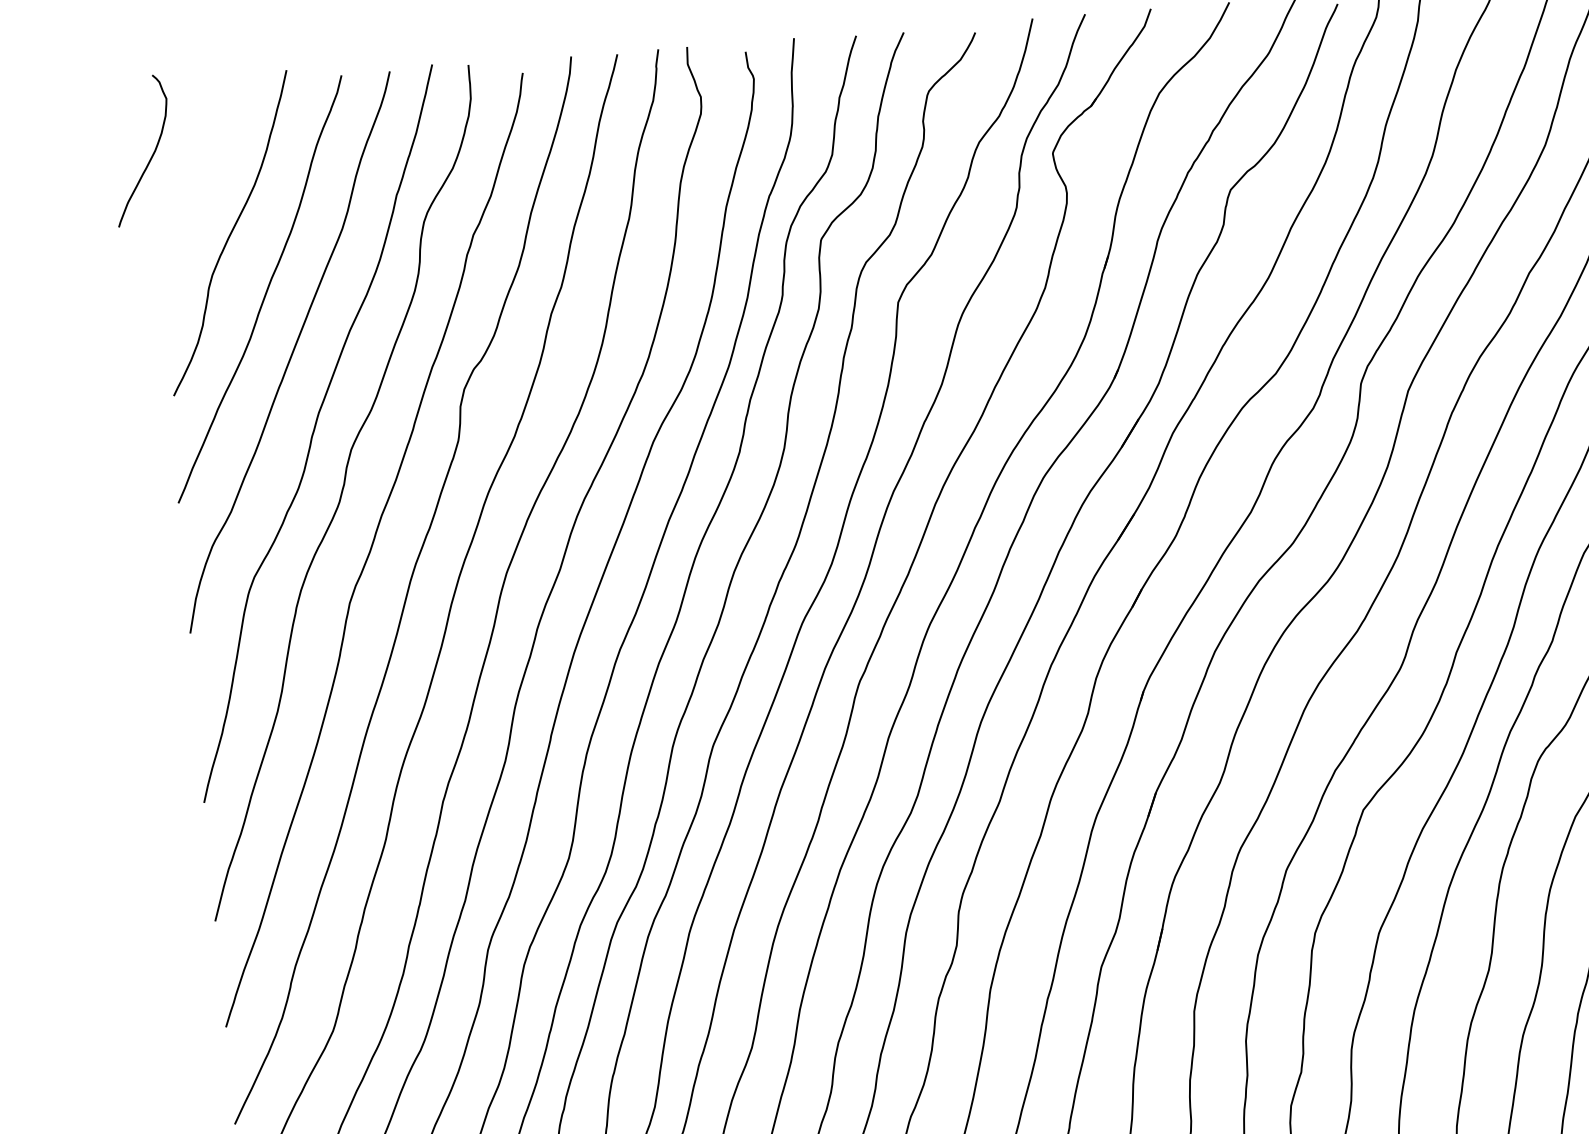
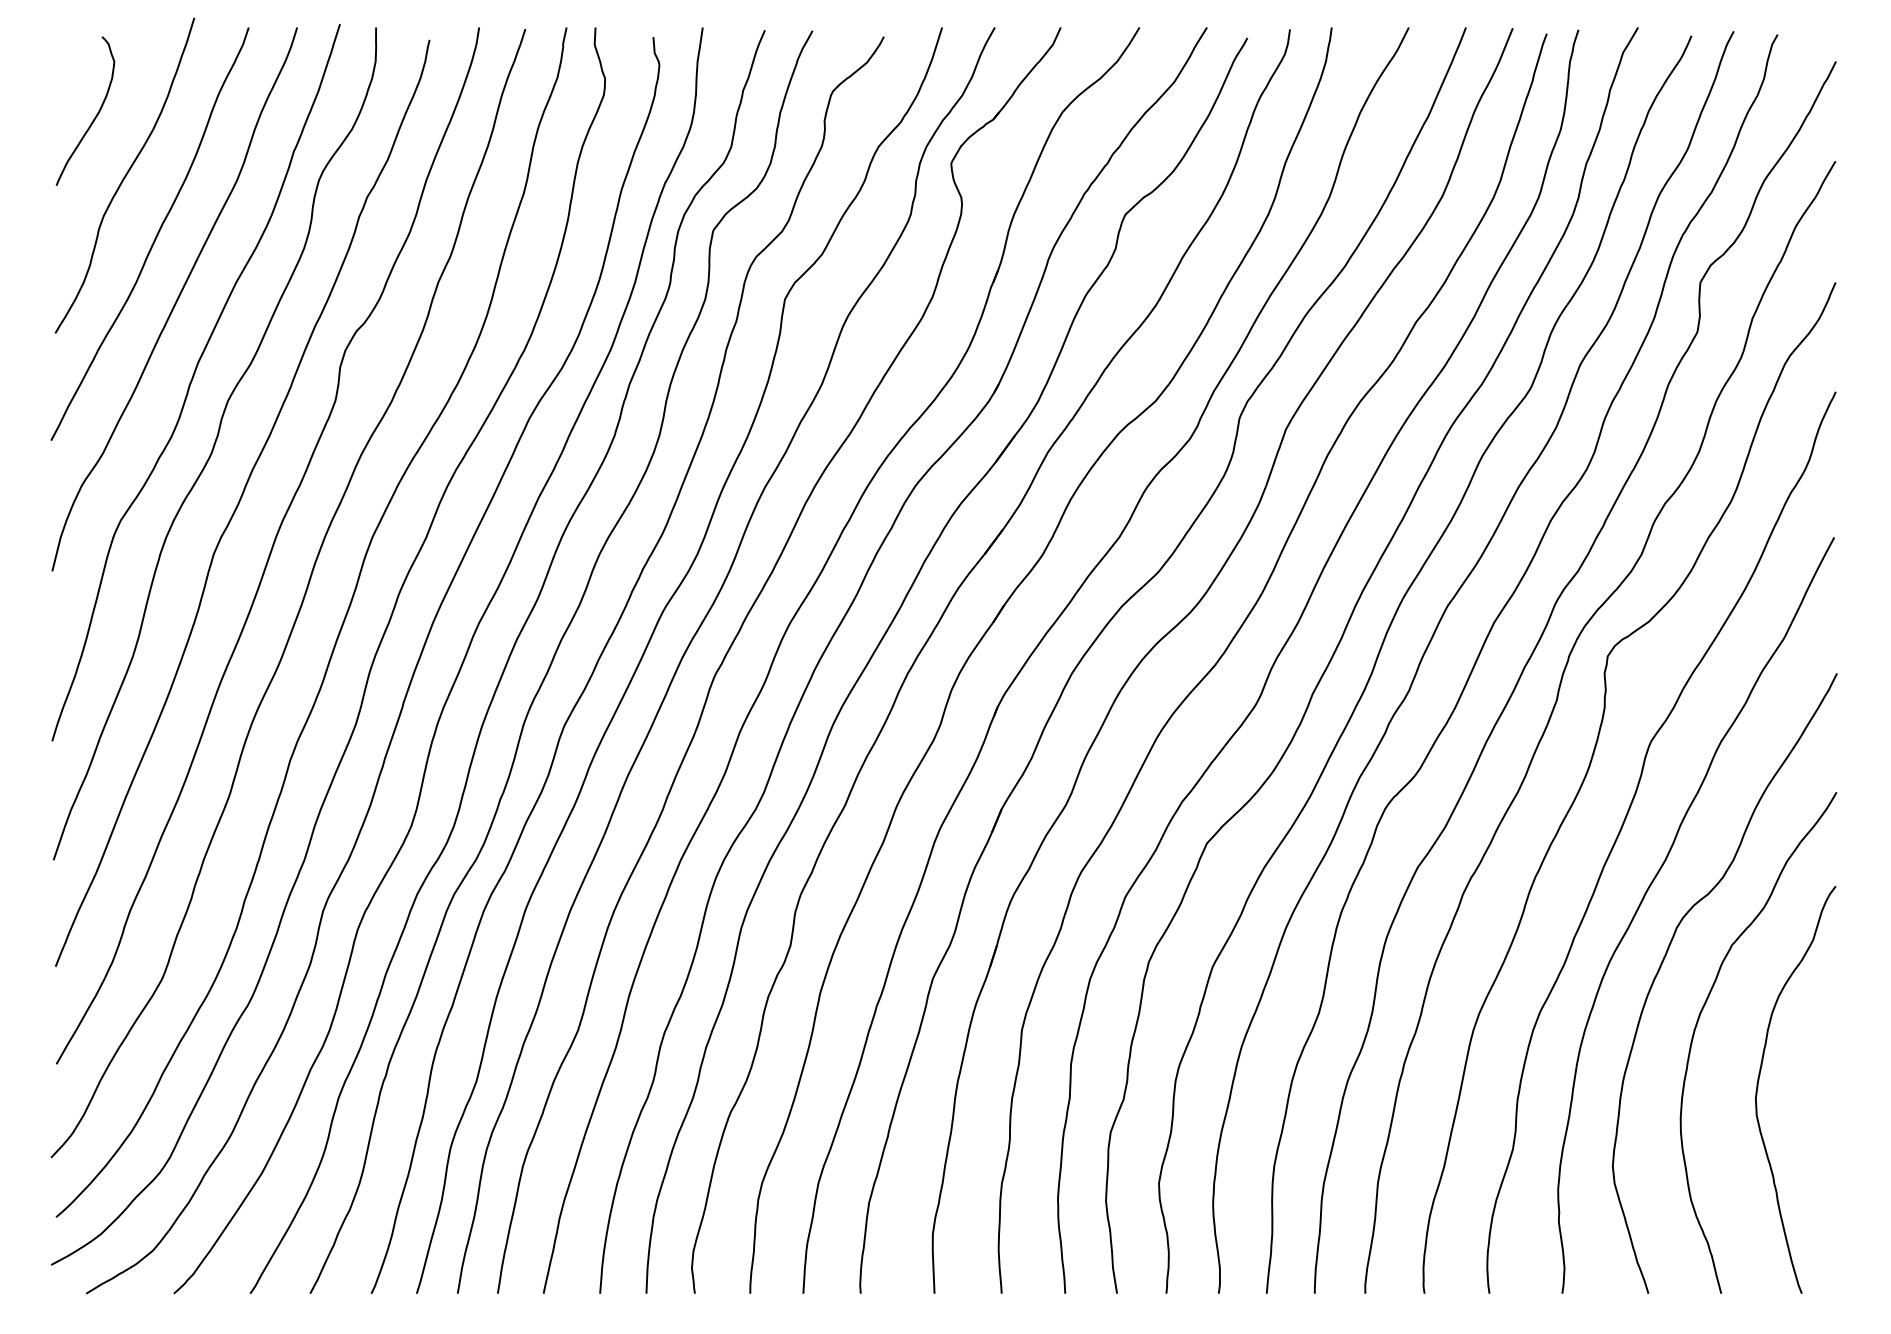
curve: (152, 154) -> (95, 115), moved

